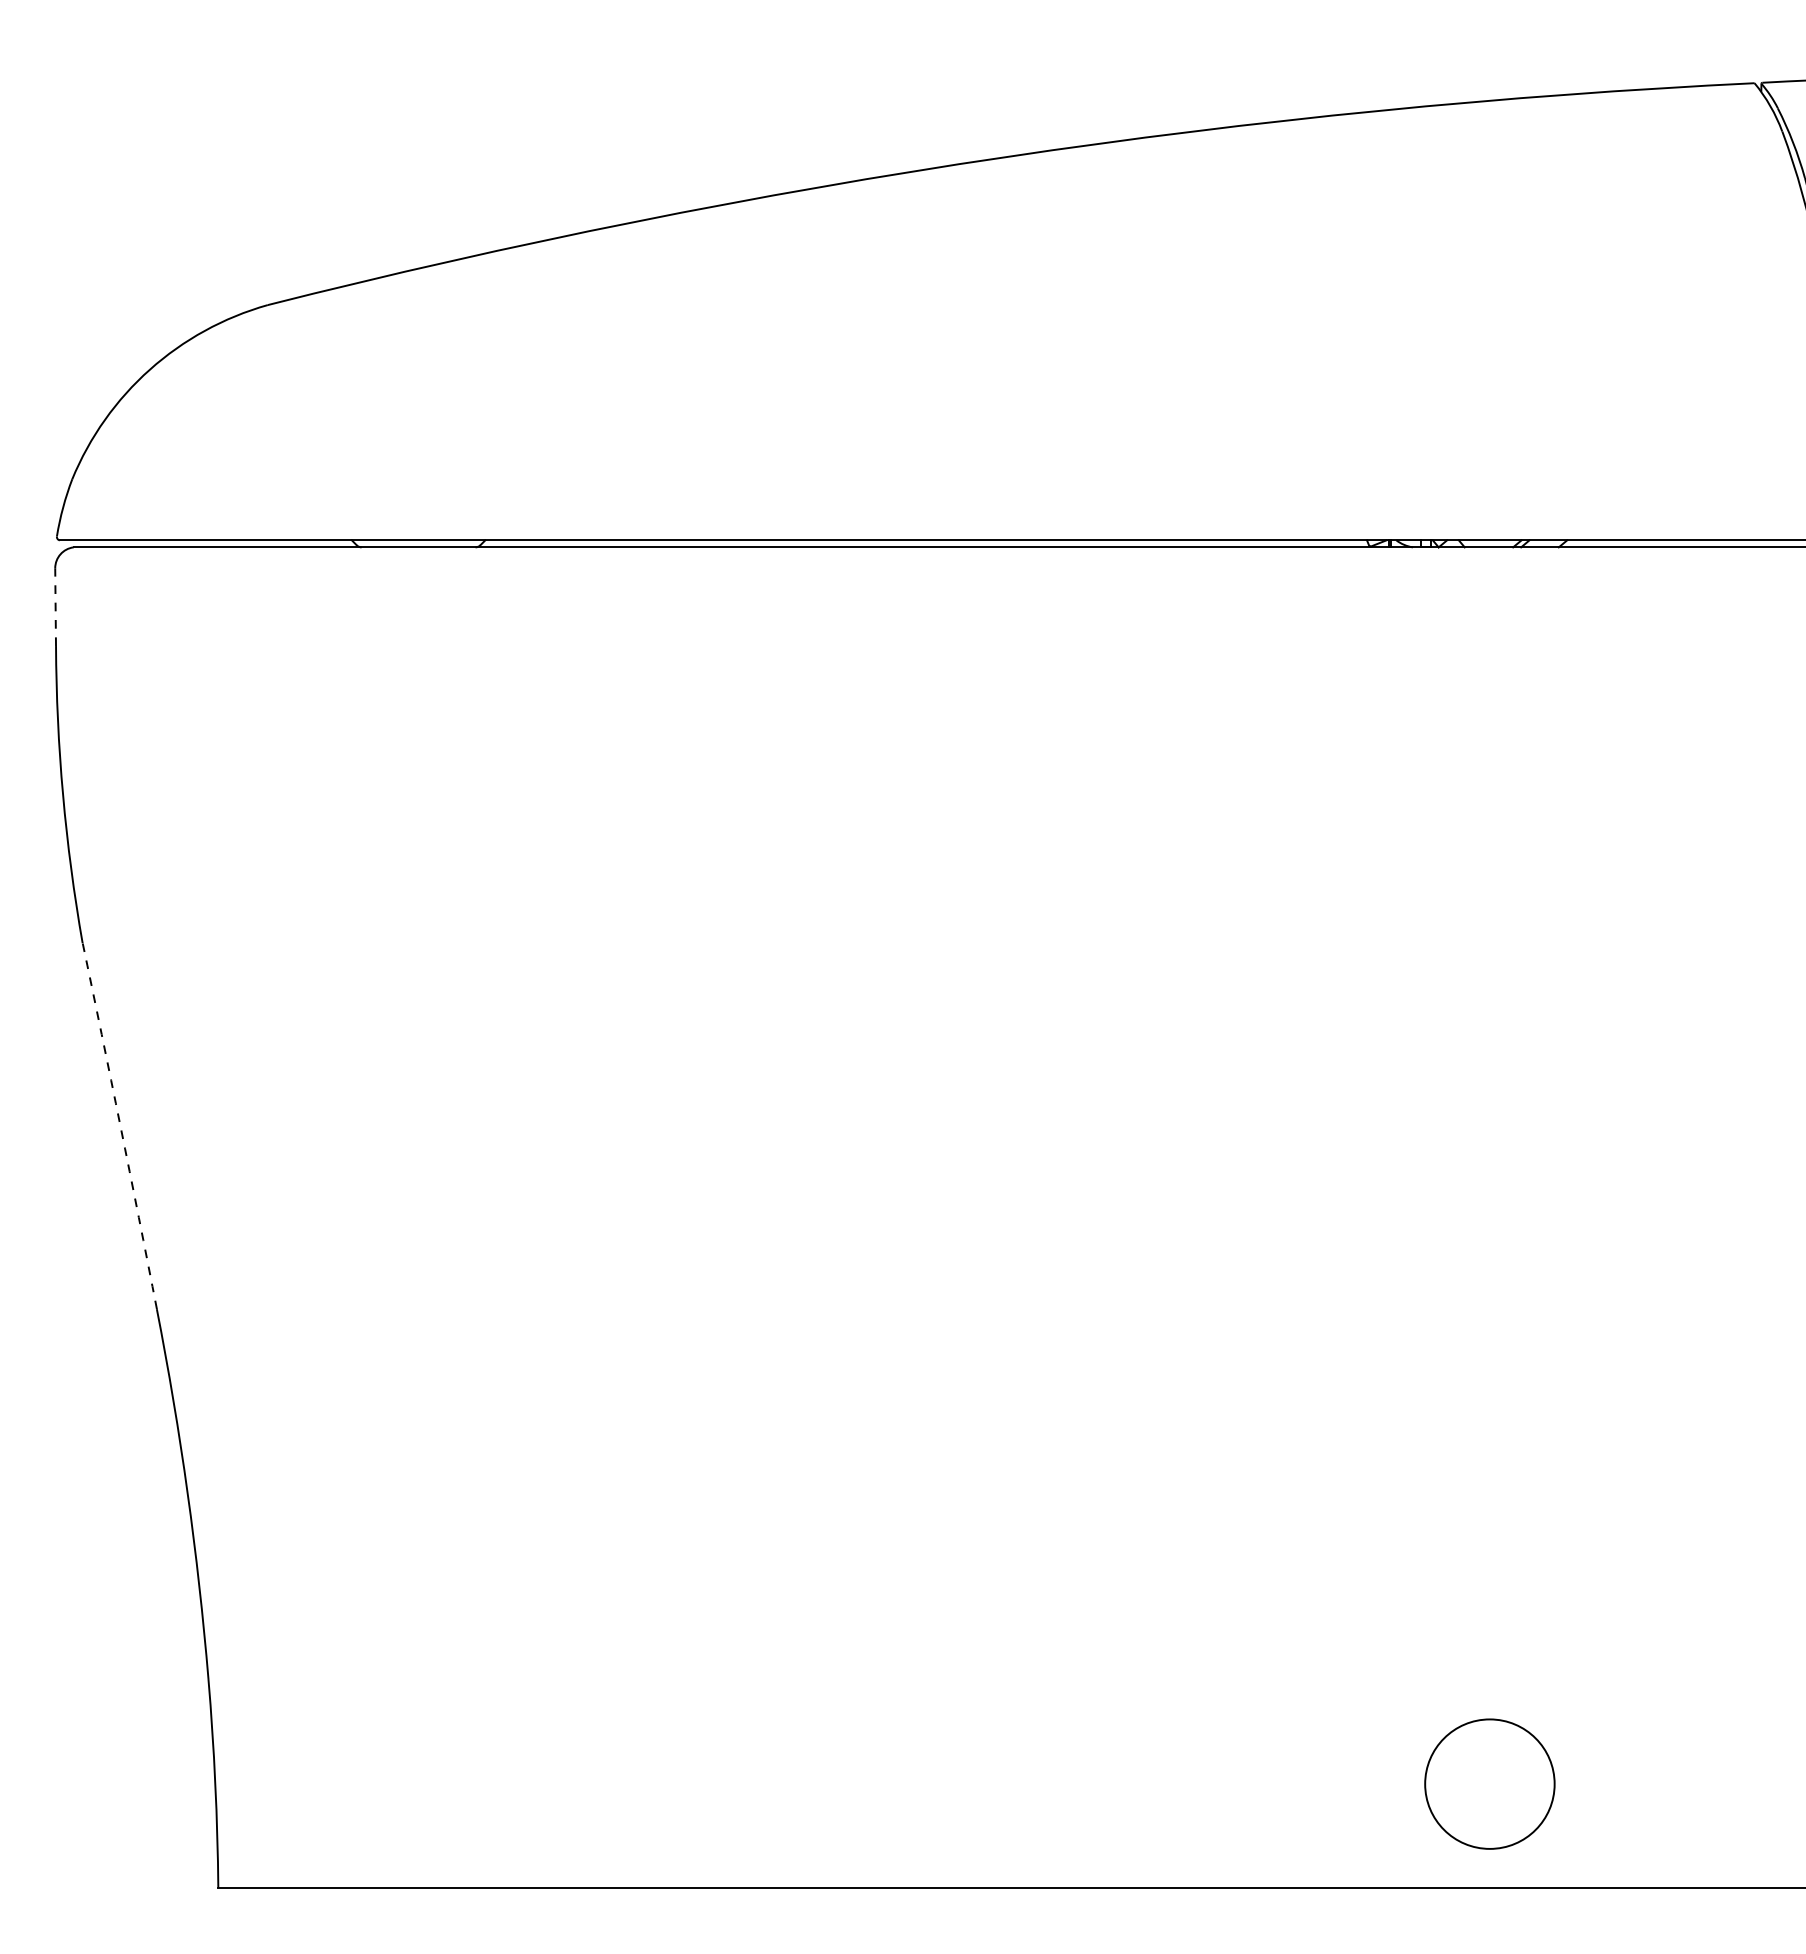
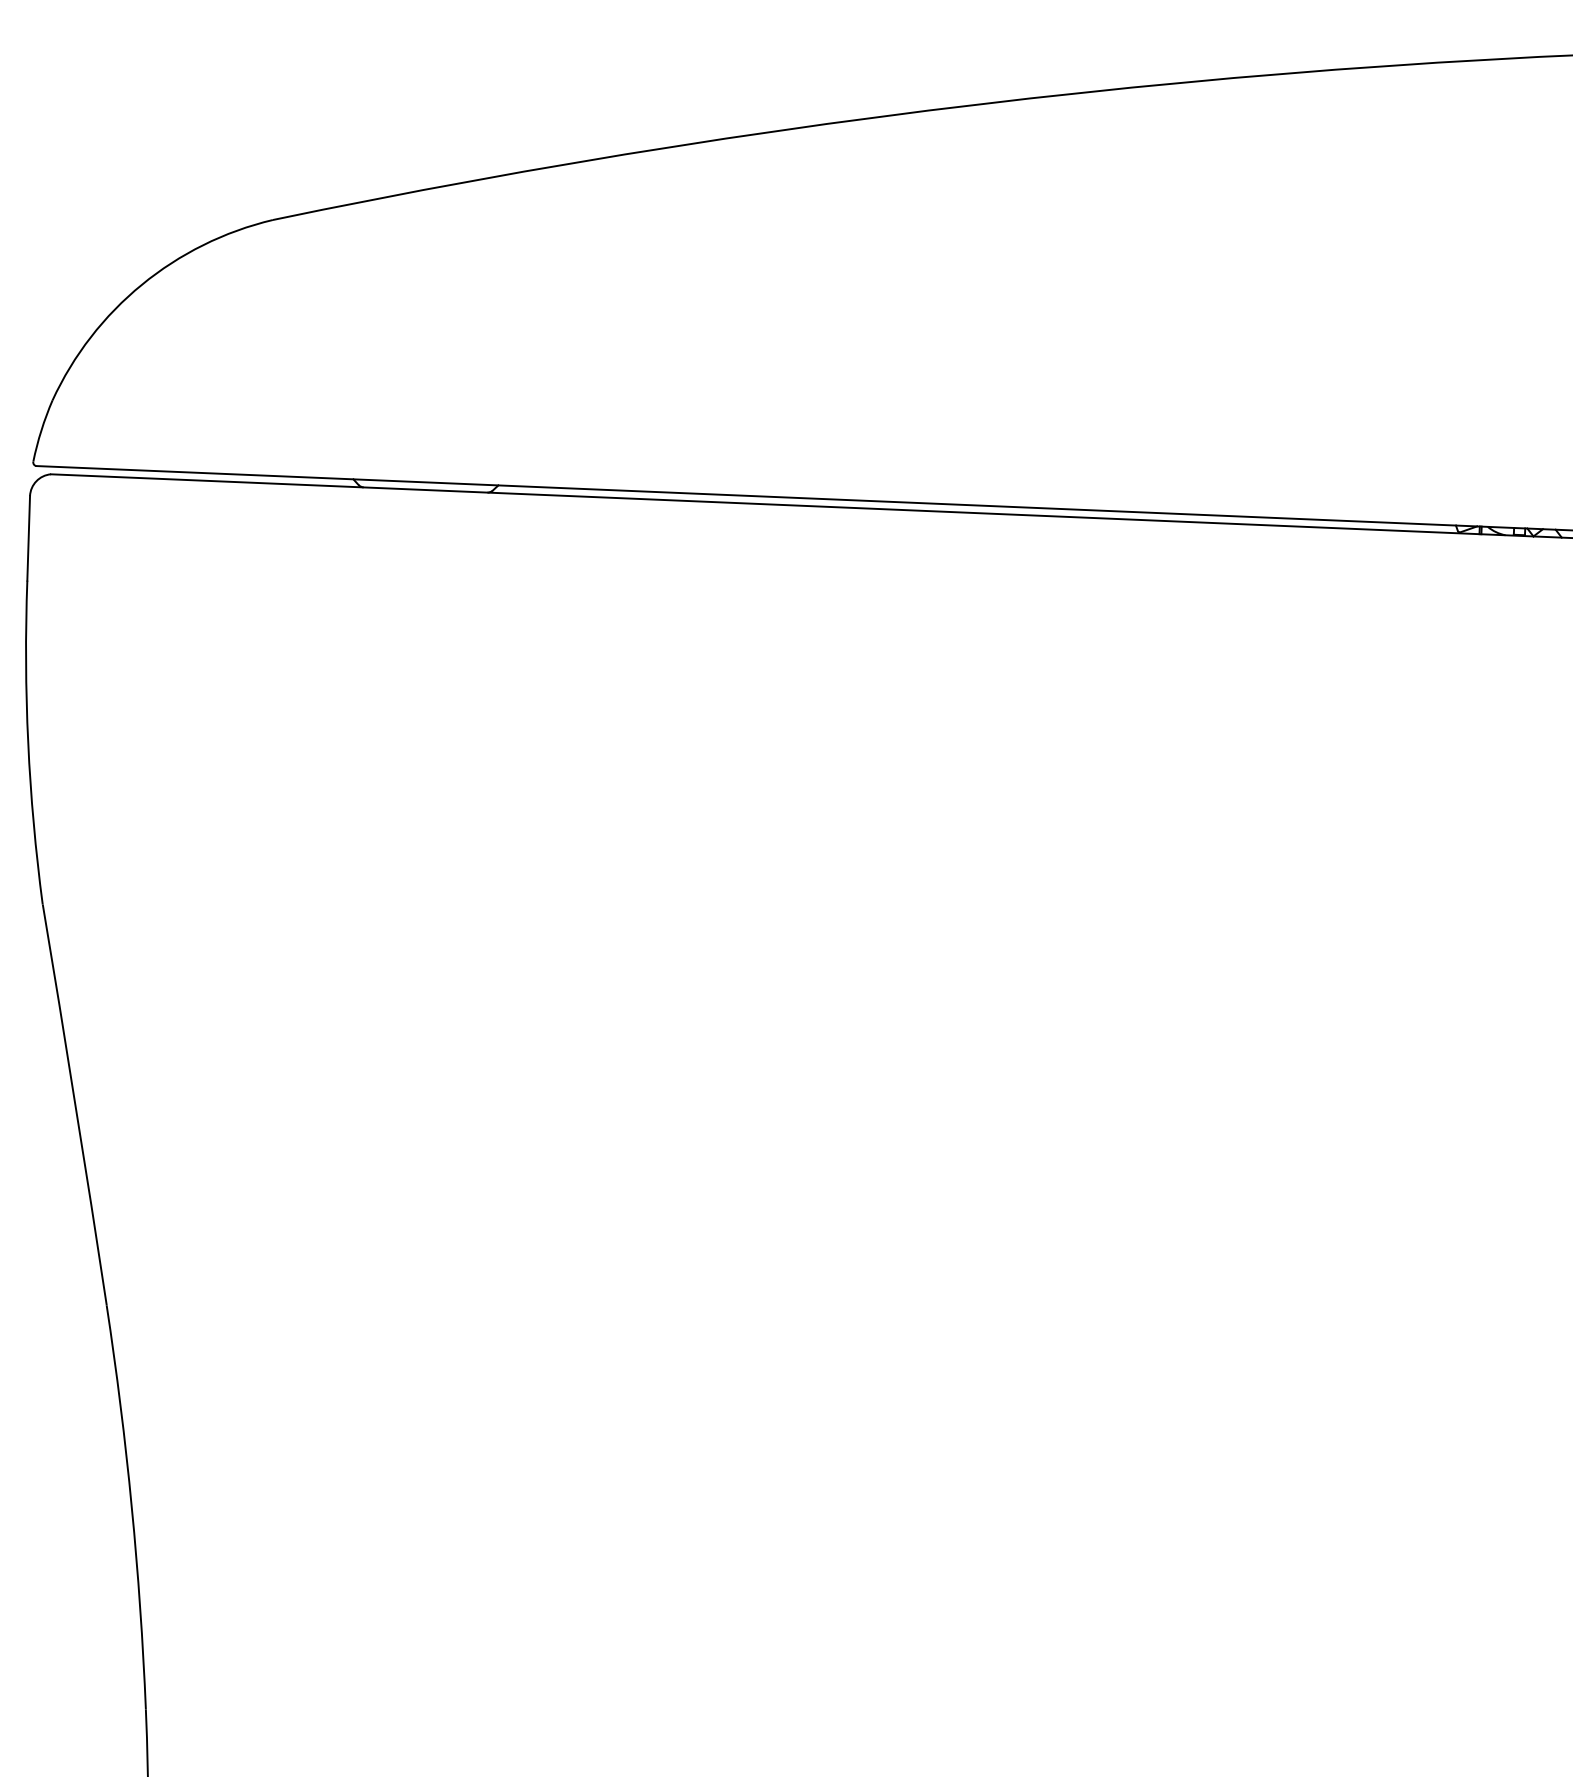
line: (55, 607) -> (28, 538), dashed -> solid
arc: (120, 1126) -> (75, 1105), dashed -> solid

